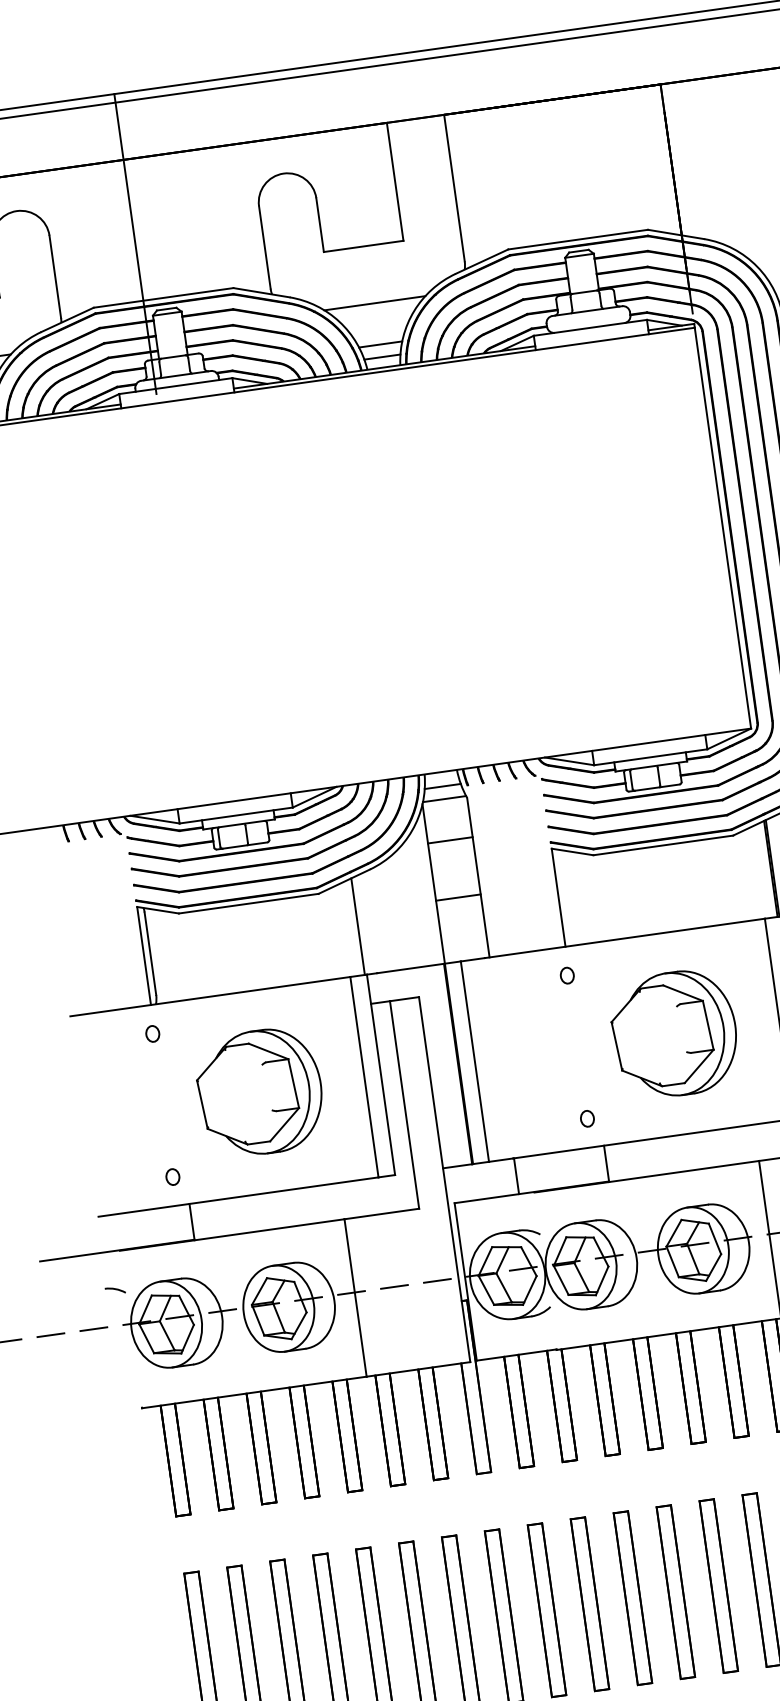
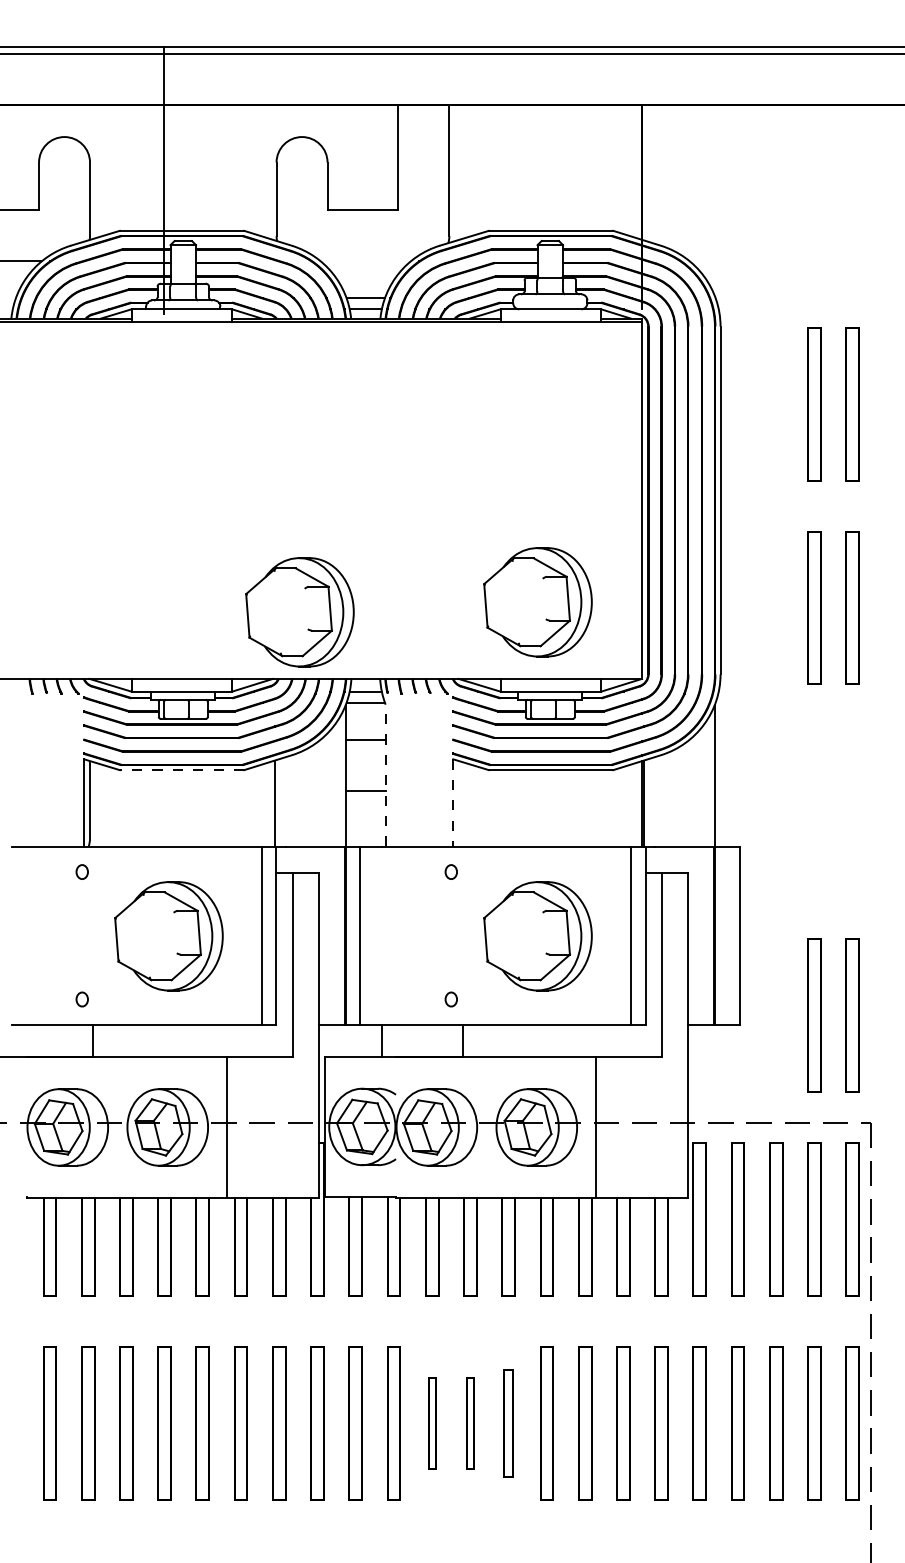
line: (374, 303) -> (365, 261), removed
part: (621, 659) -> (537, 602), added
part: (355, 708) -> (299, 612), added
line: (478, 877) -> (385, 775), solid -> dashed
line: (558, 897) -> (453, 802), solid -> dashed
line: (248, 904) -> (181, 770), solid -> dashed
curve: (115, 1290) -> (18, 1091), removed
part: (718, 1586) -> (508, 1423), size x0.7
part: (675, 1592) -> (470, 1423), size x0.6
part: (633, 1598) -> (432, 1423), size x0.6

